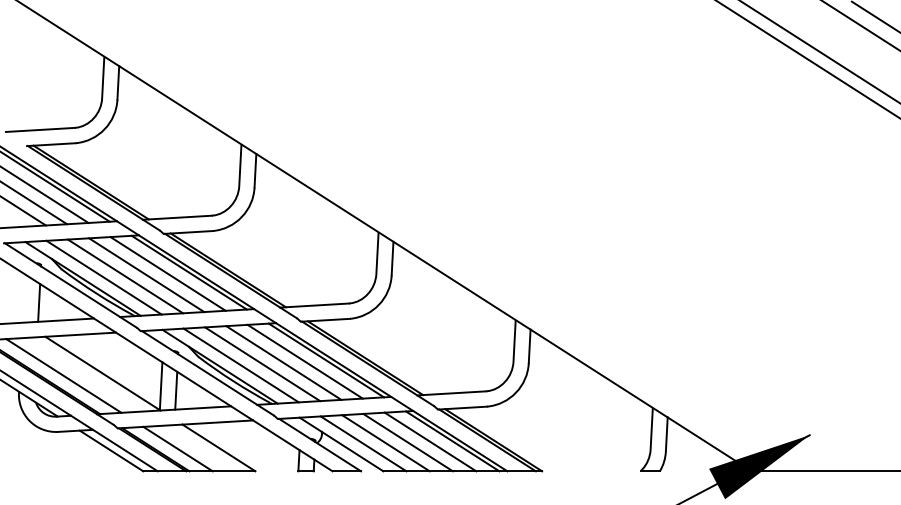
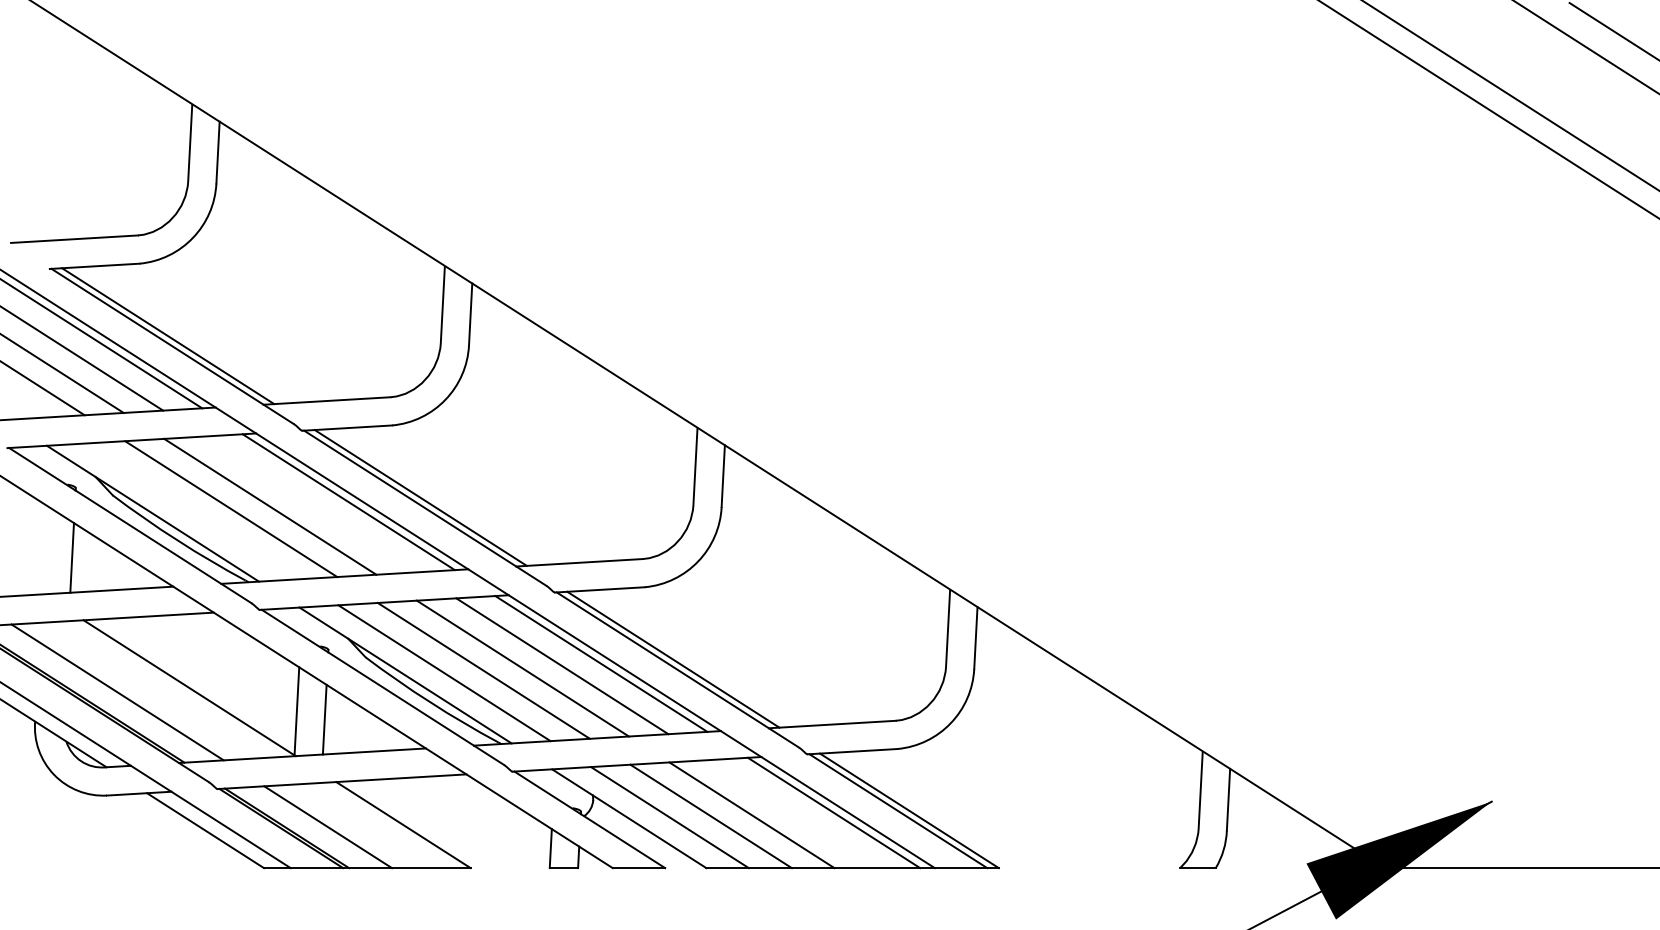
line: (167, 273) -> (308, 503), removed
line: (103, 277) -> (190, 511), removed
line: (430, 441) -> (793, 813), removed

